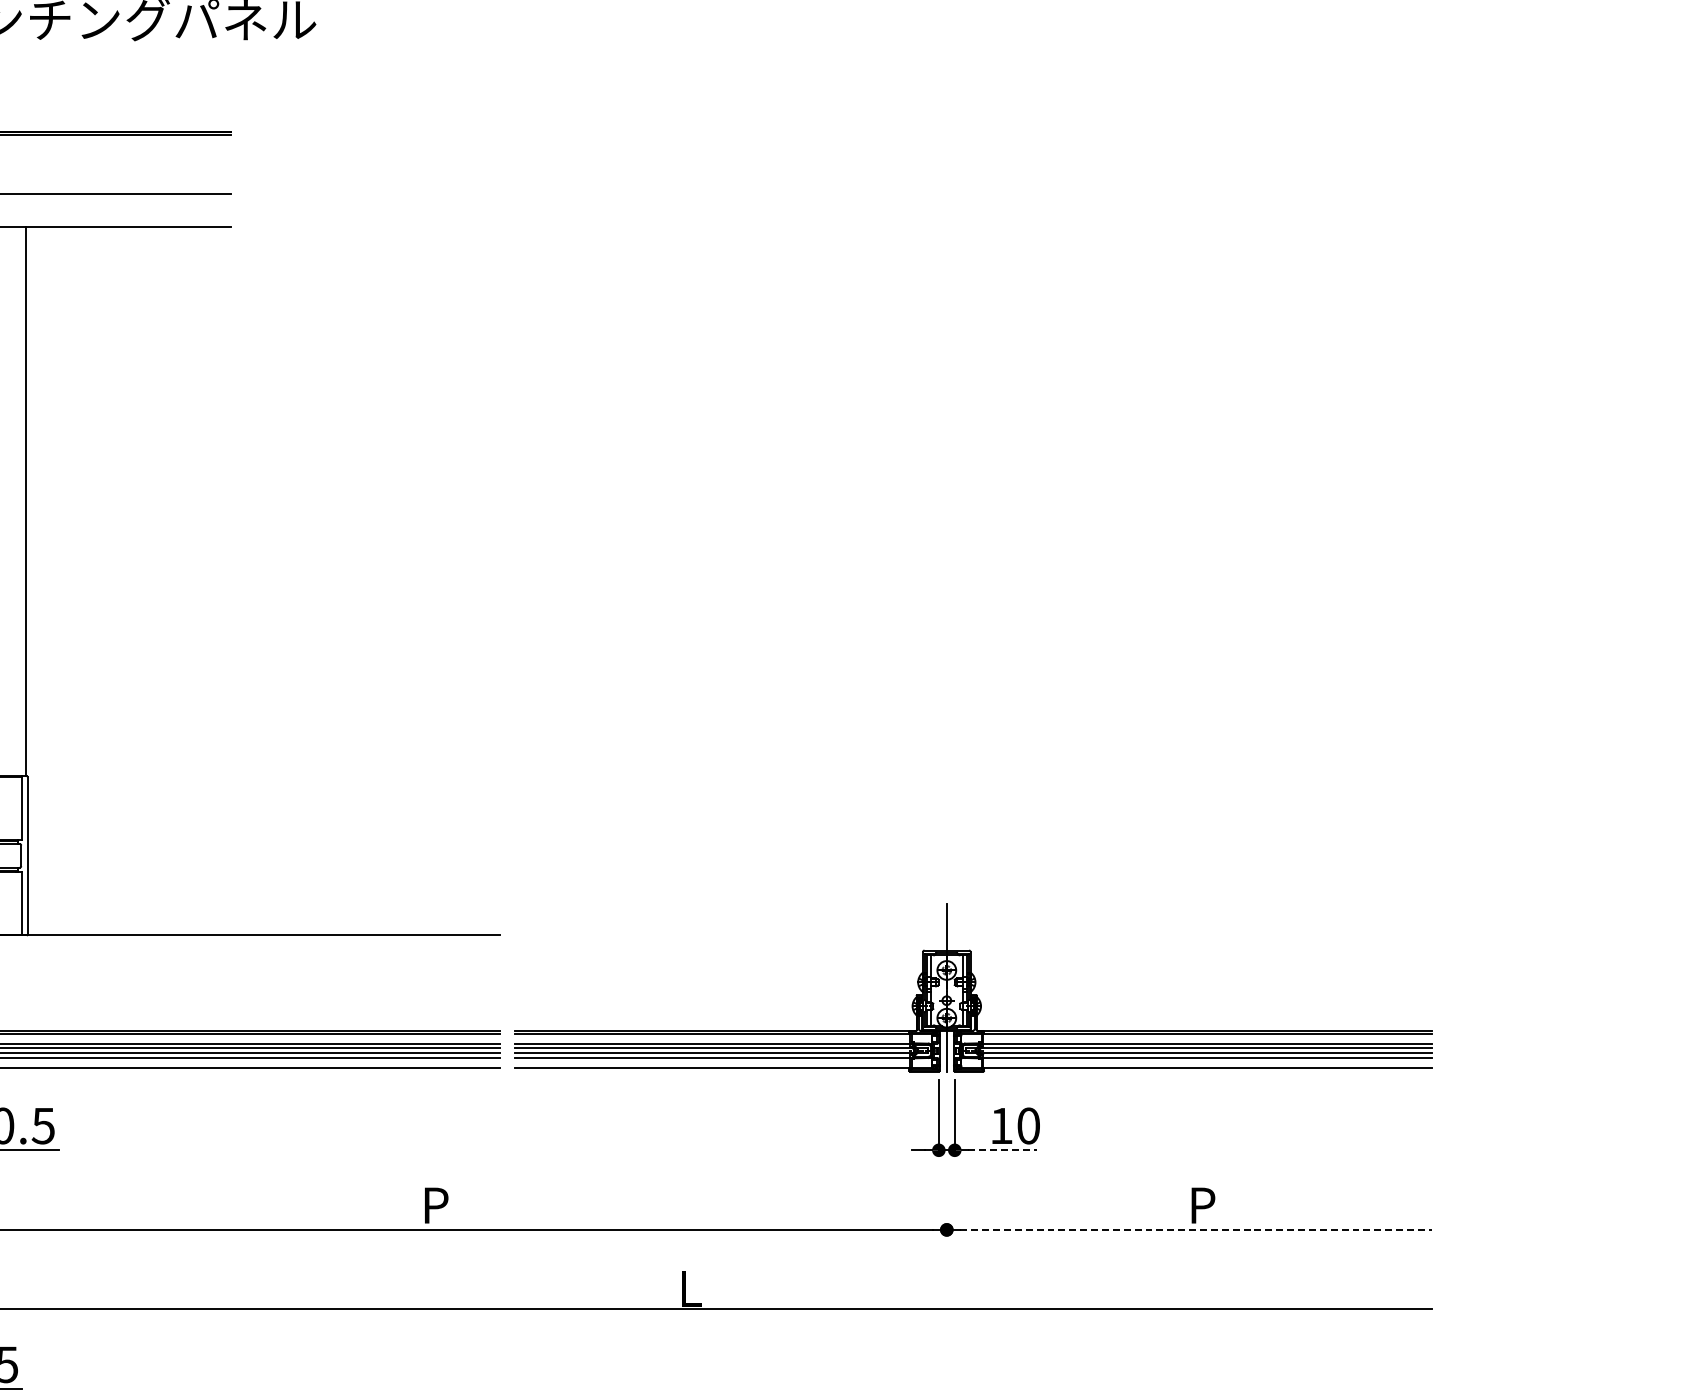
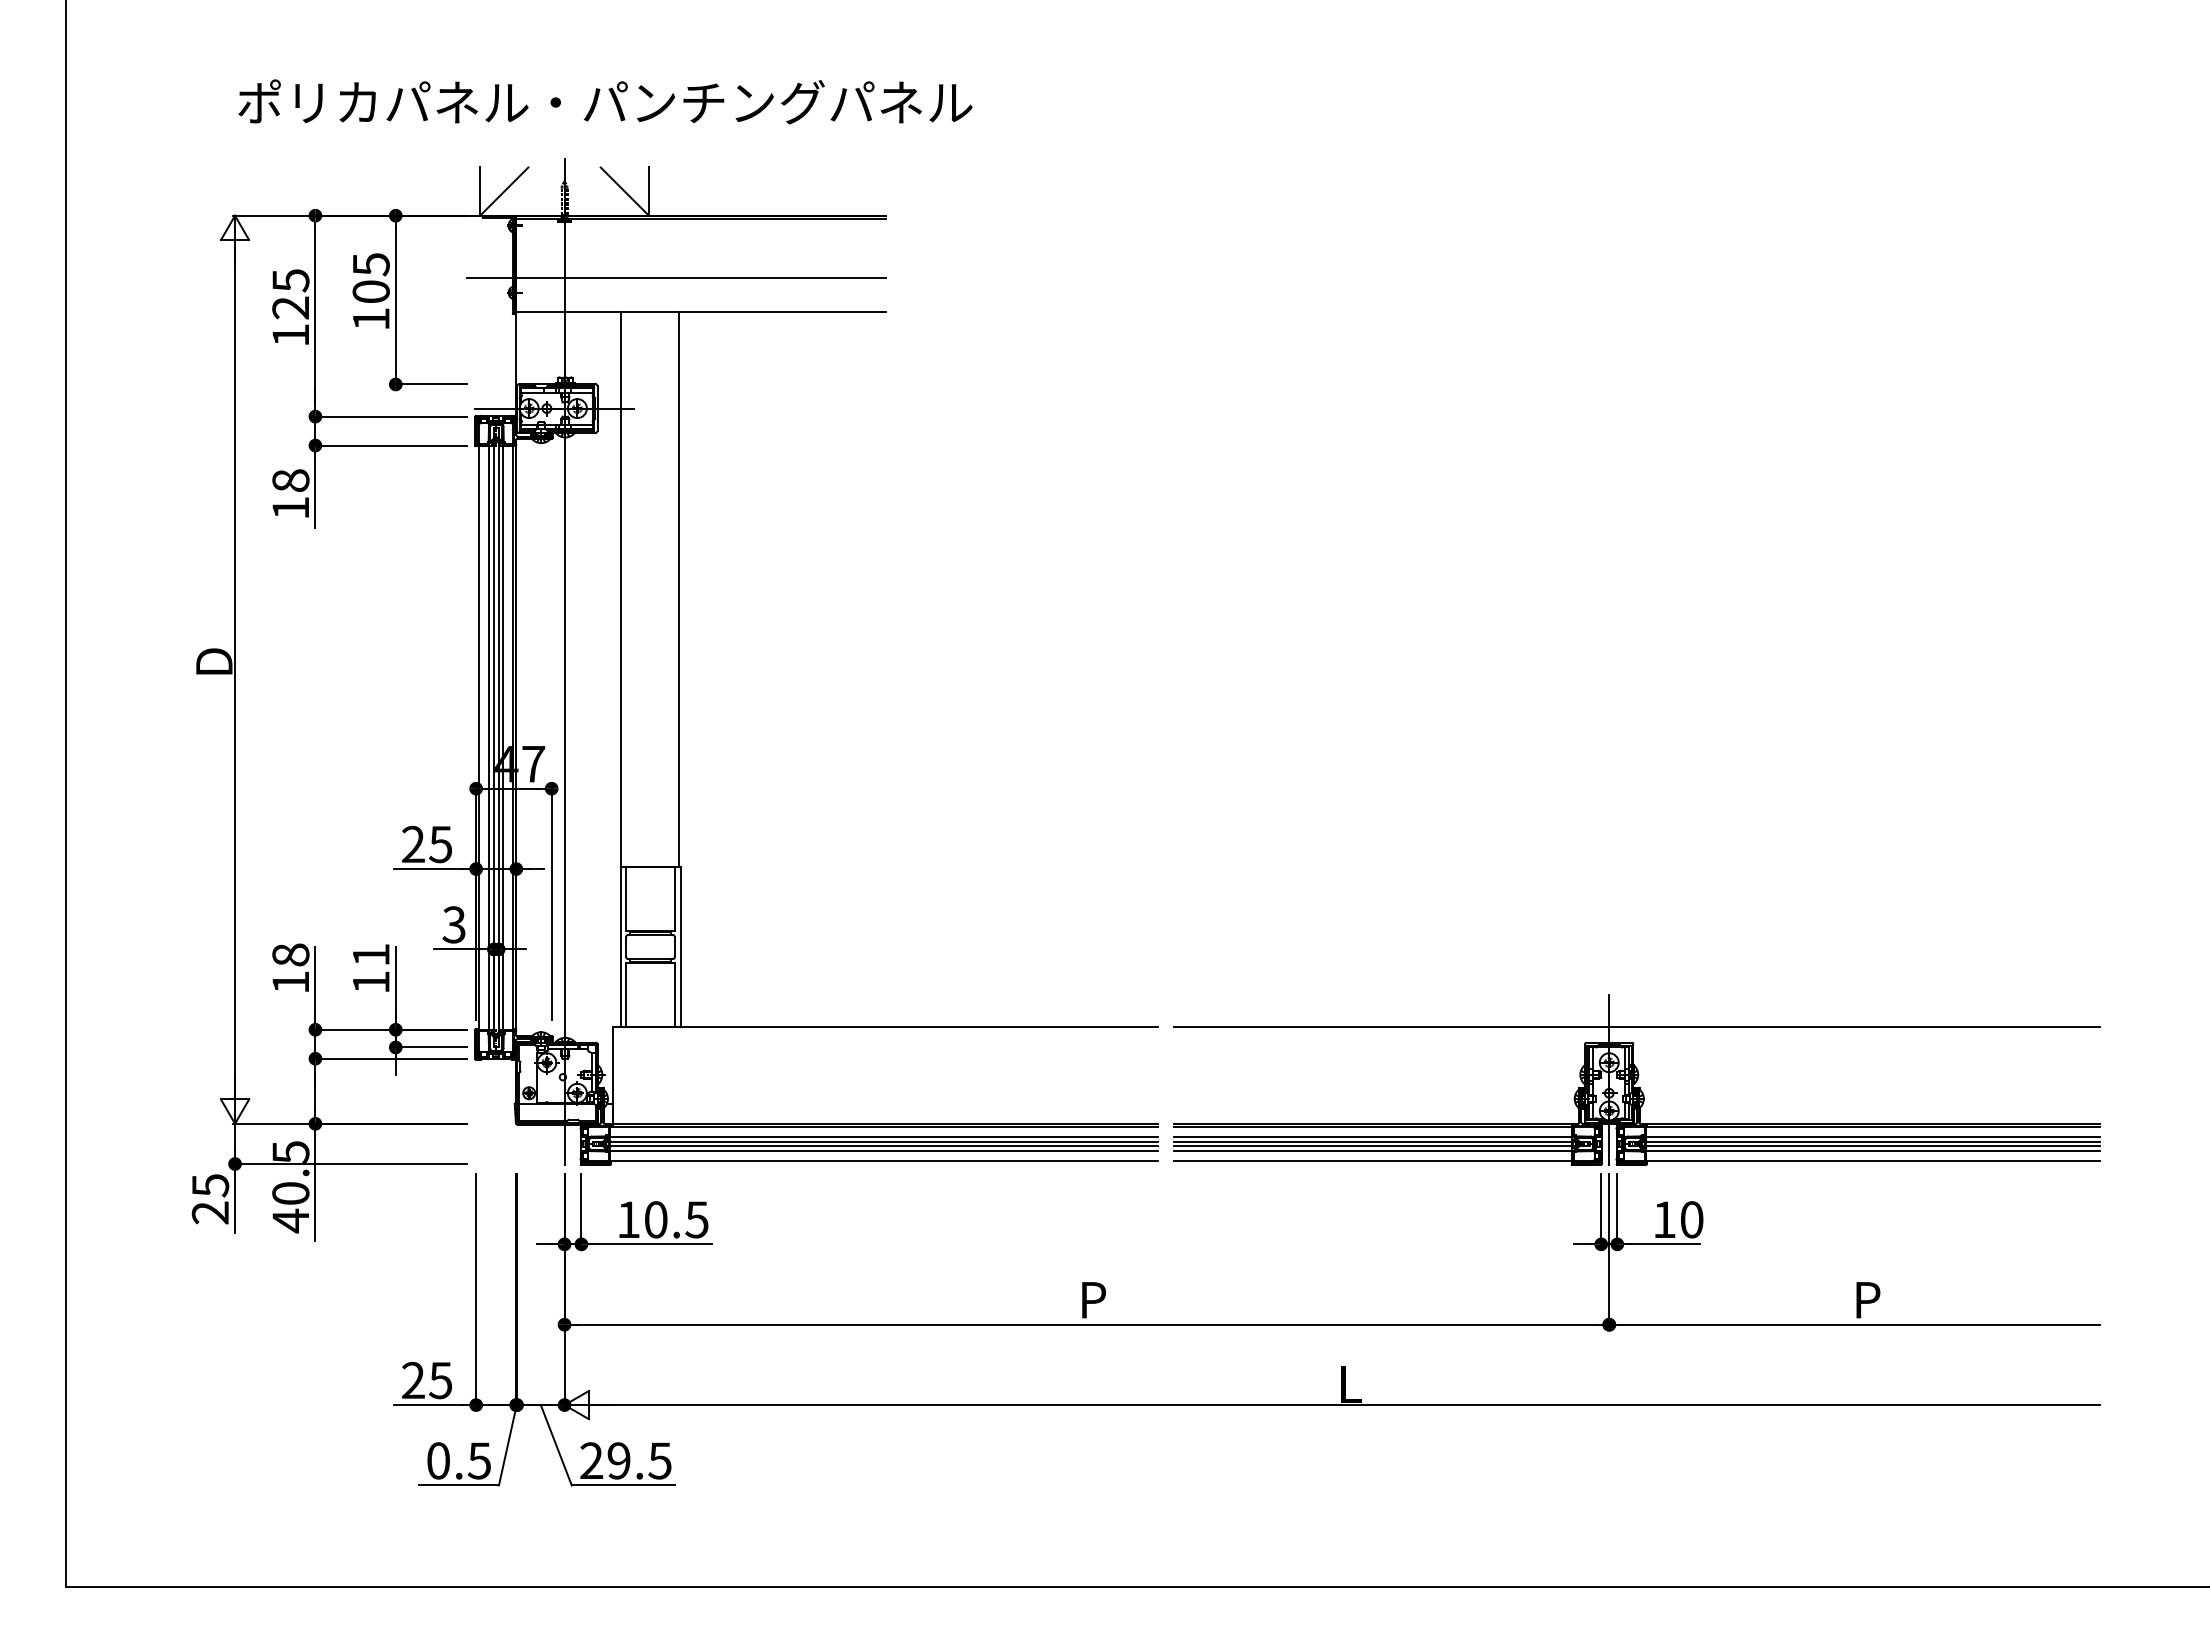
line: (973, 935) -> (1636, 1027), added
line: (1002, 1150) -> (1665, 1244), dashed -> solid
line: (947, 1155) -> (1609, 1249), added
line: (1196, 1229) -> (1861, 1324), dashed -> solid

